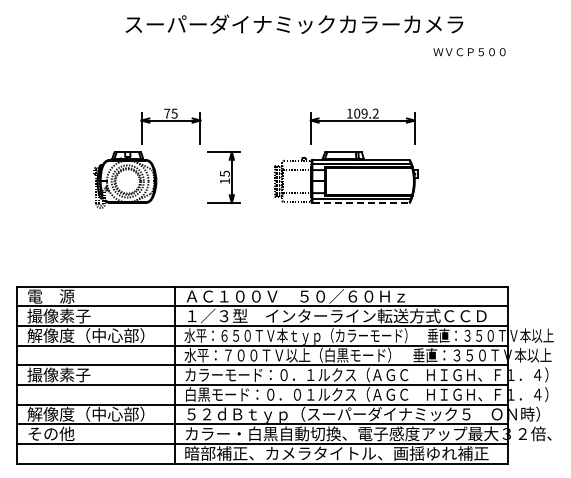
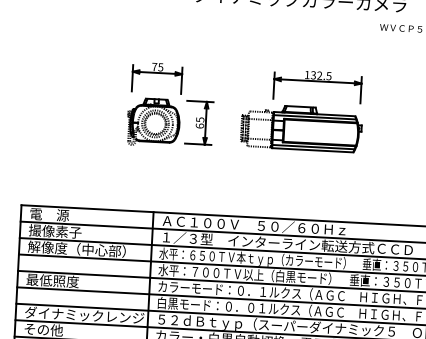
text: (366, 113) -> (321, 75), 109.2 -> 132.5
part: (125, 179) -> (153, 122), moved
text: (224, 181) -> (199, 126), 15 -> 65
line: (361, 203) -> (313, 150), dashed -> solid
text: (58, 374) -> (52, 280), 撮像素子 -> 最低照度
text: (98, 413) -> (84, 314), 解像度（中心部） -> ダイナミックレンジ

